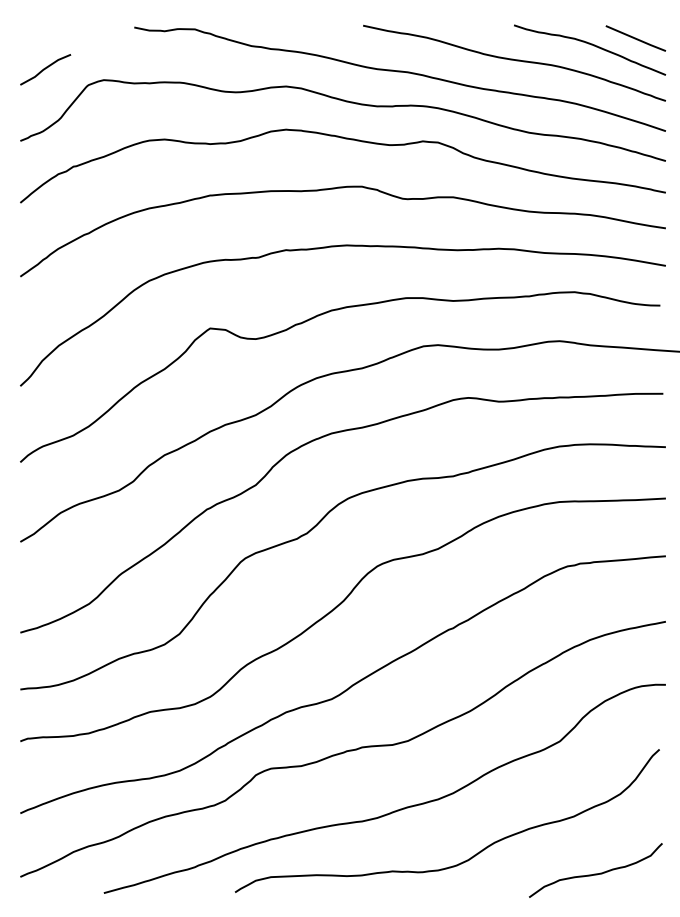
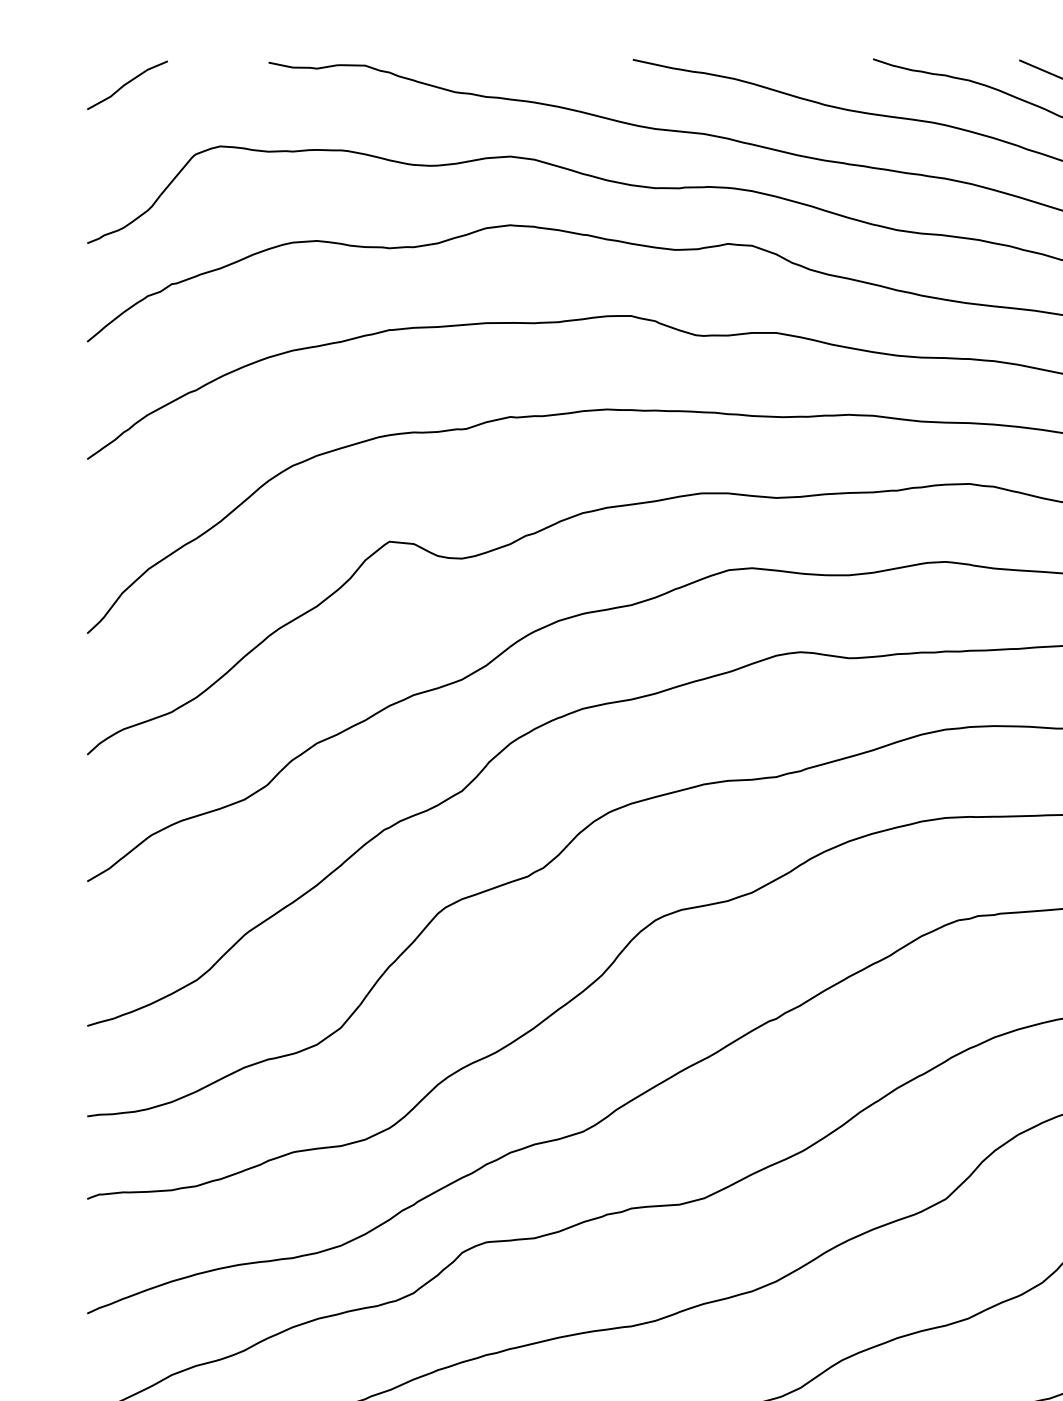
line: (45, 69) -> (127, 84), moved

